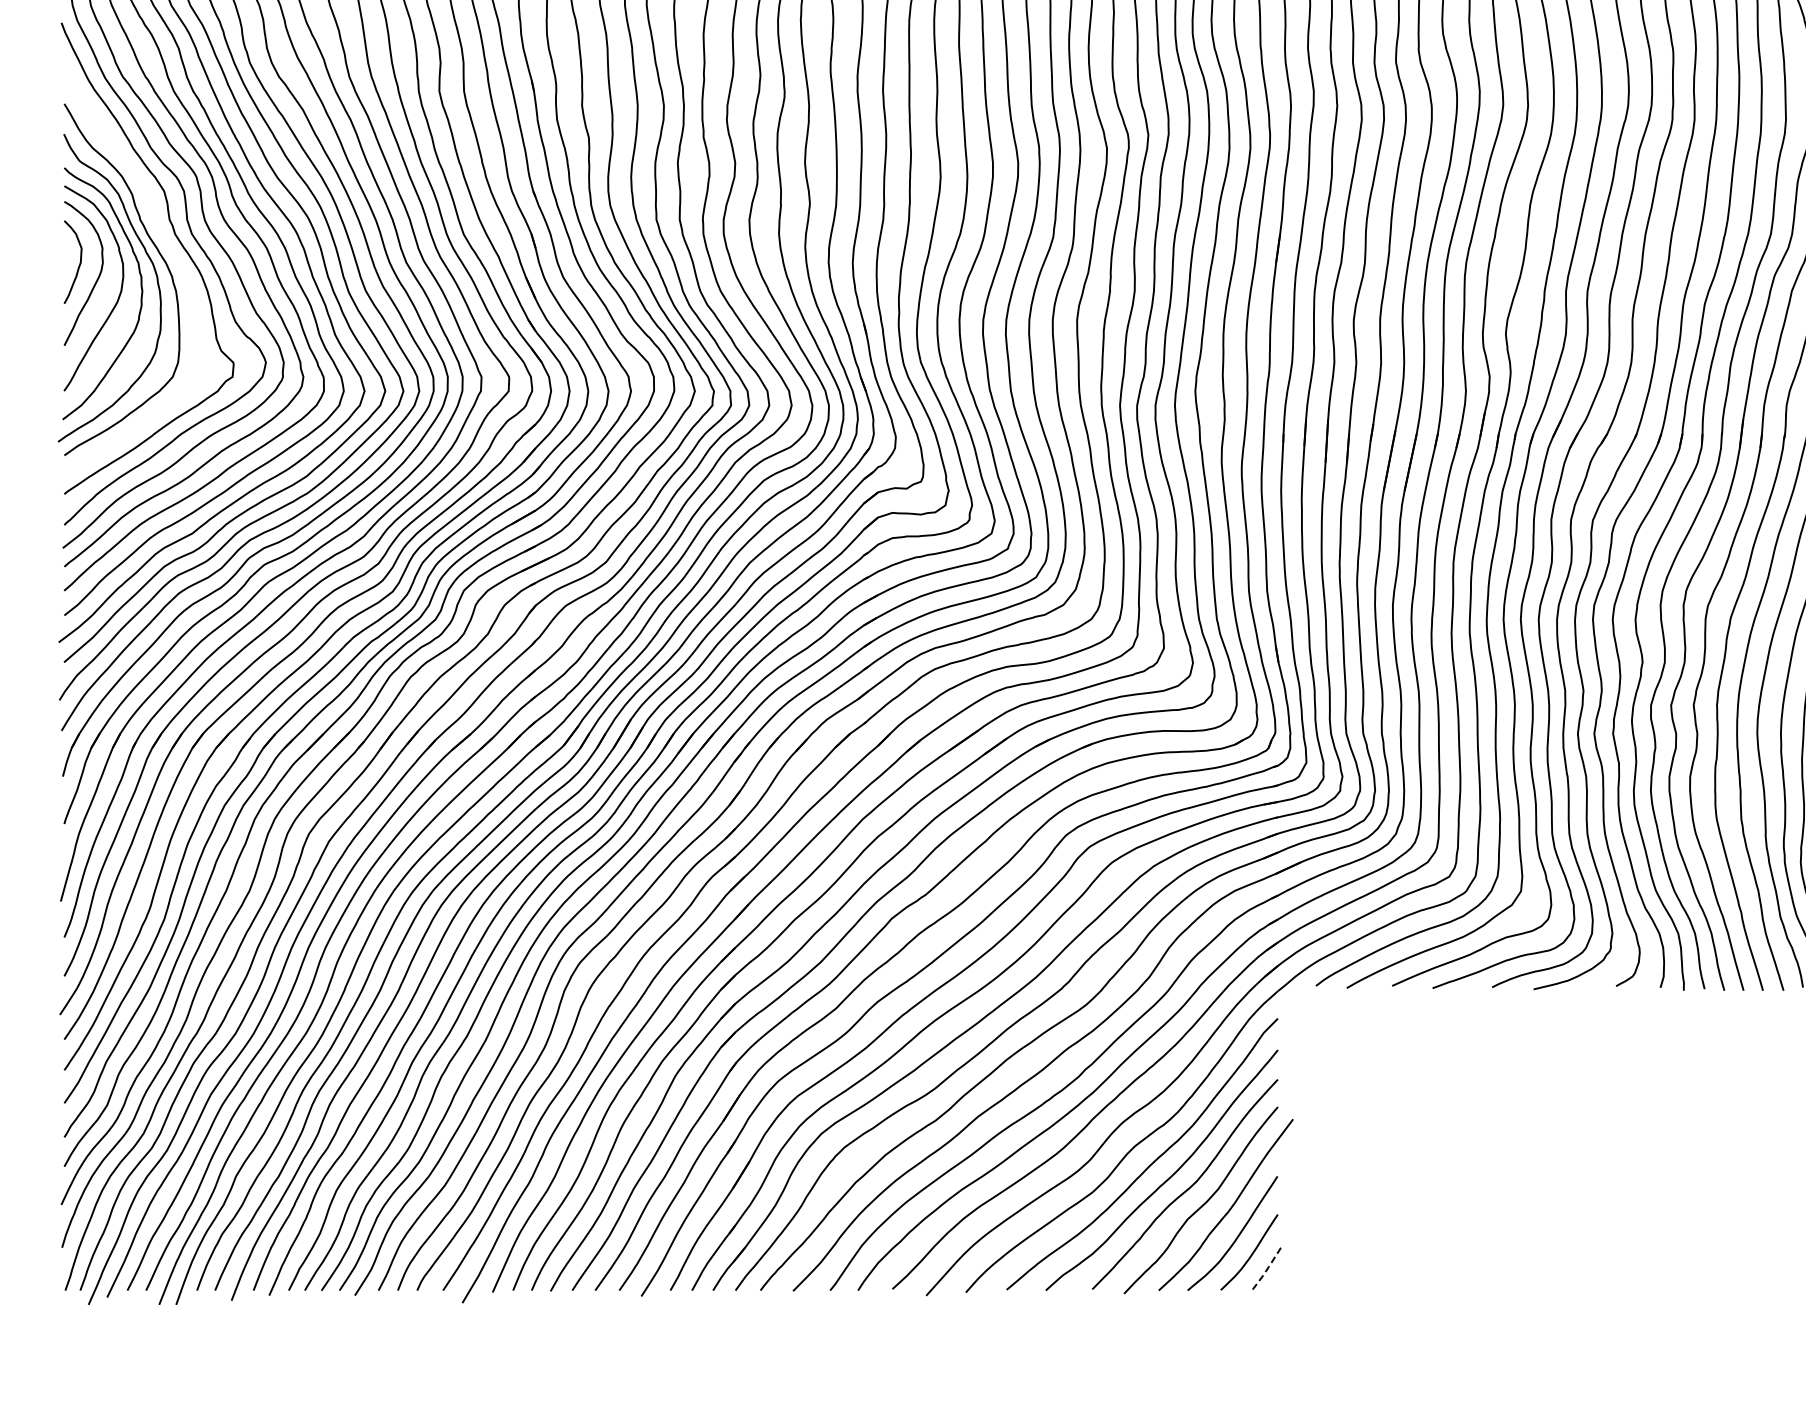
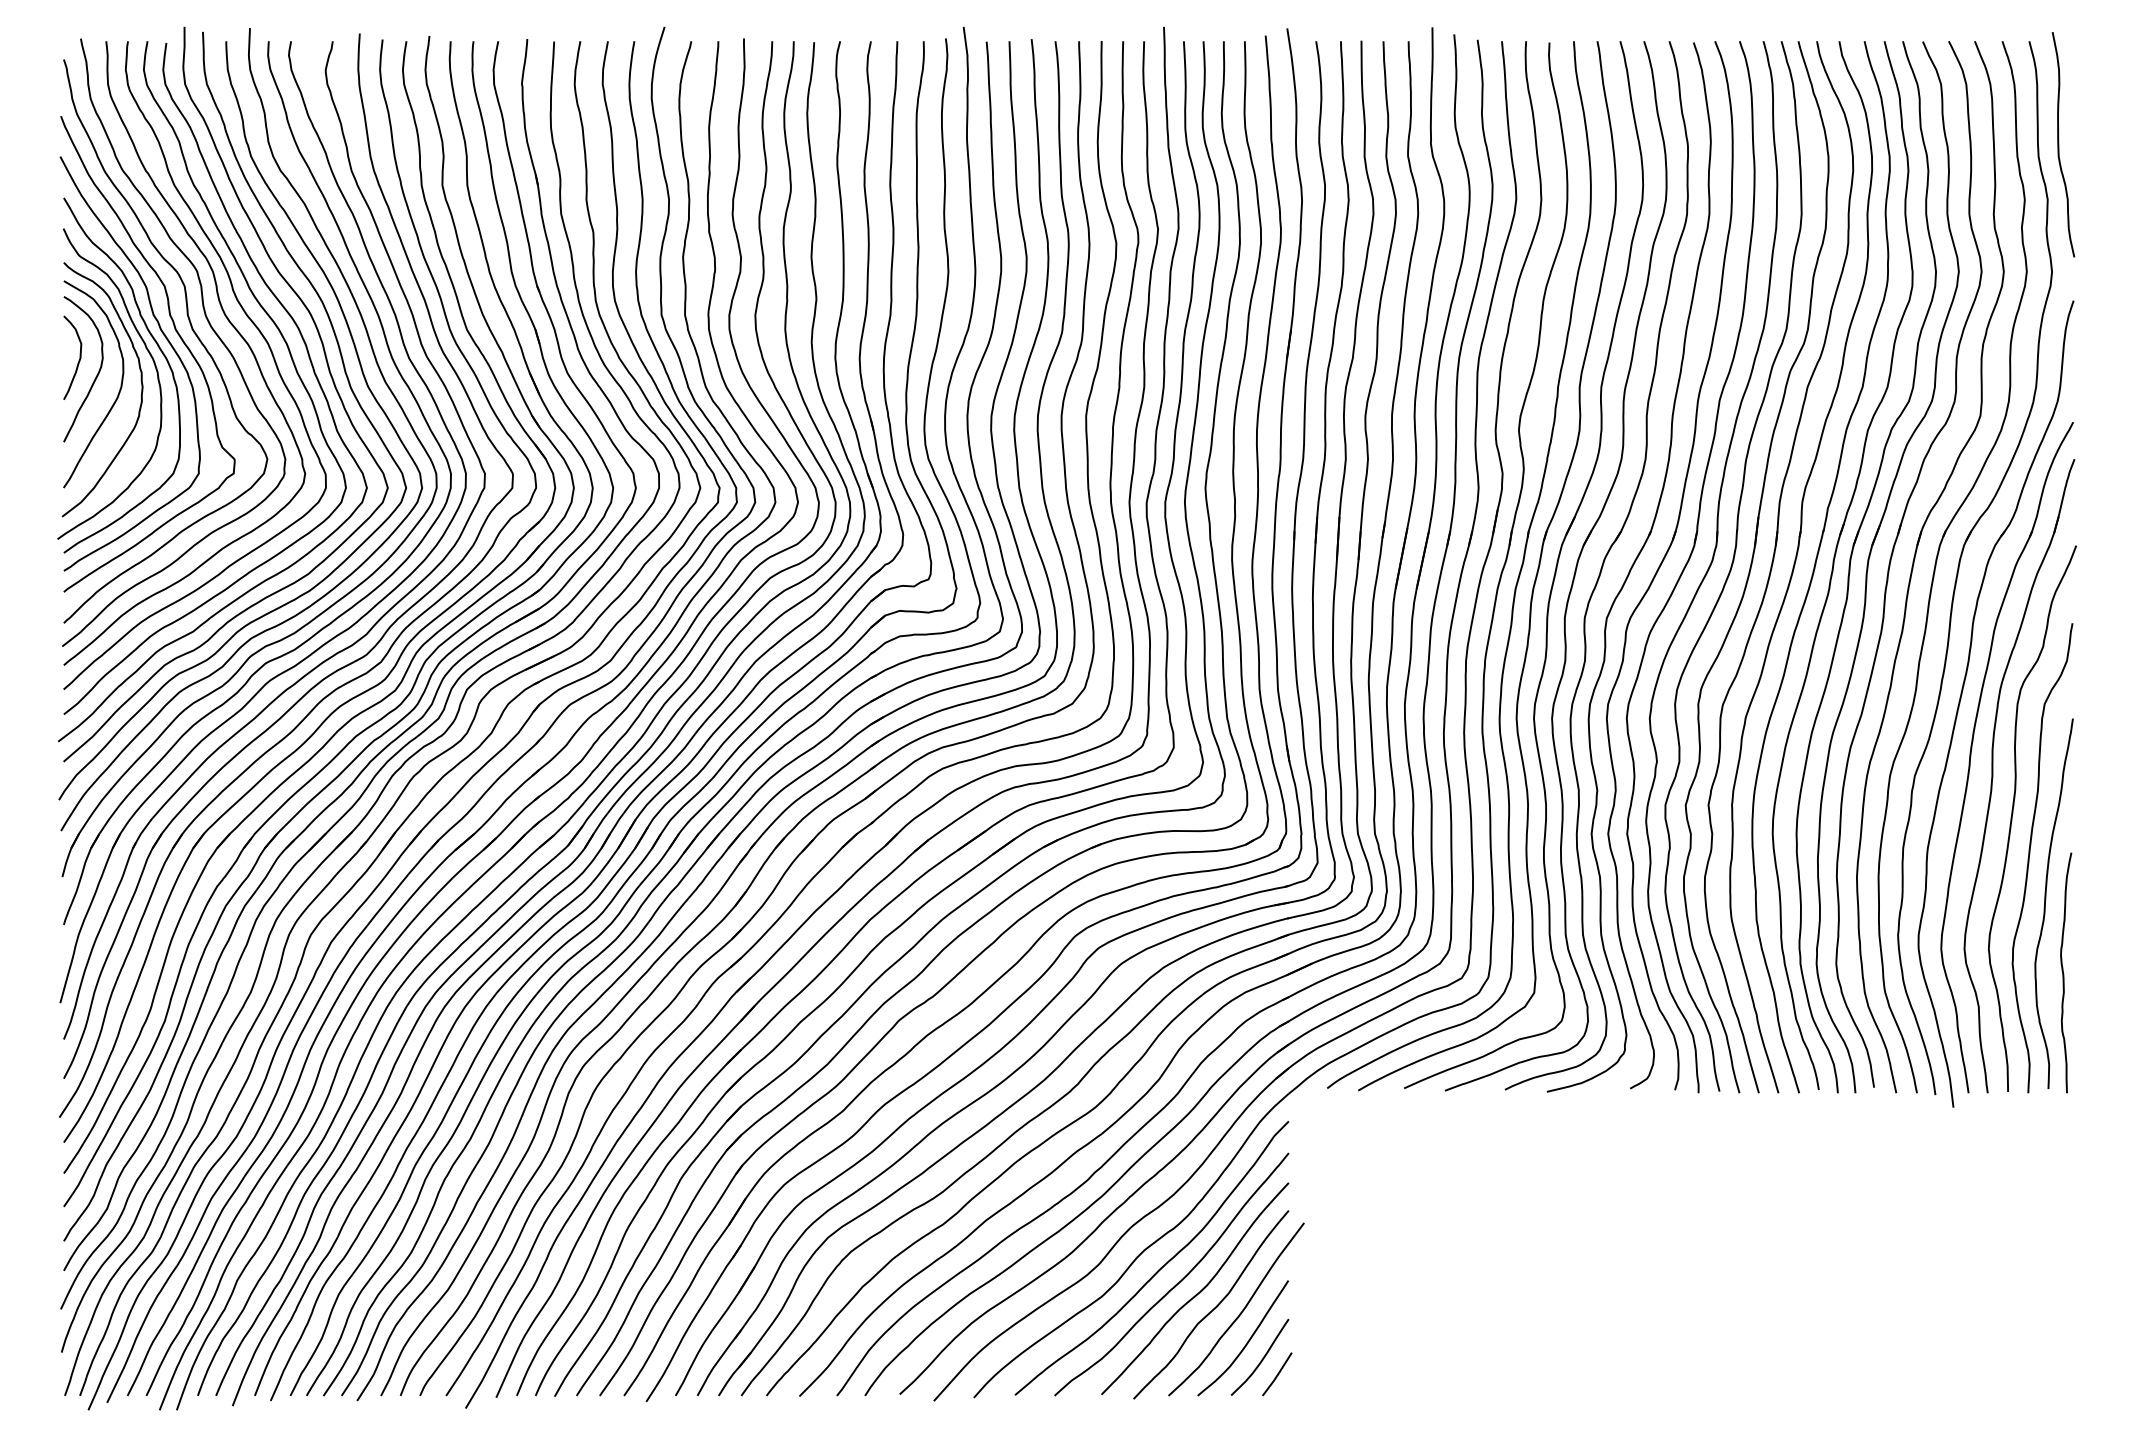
curve: (165, 243) -> (165, 338), added
line: (1267, 1269) -> (1278, 1374), dashed -> solid

